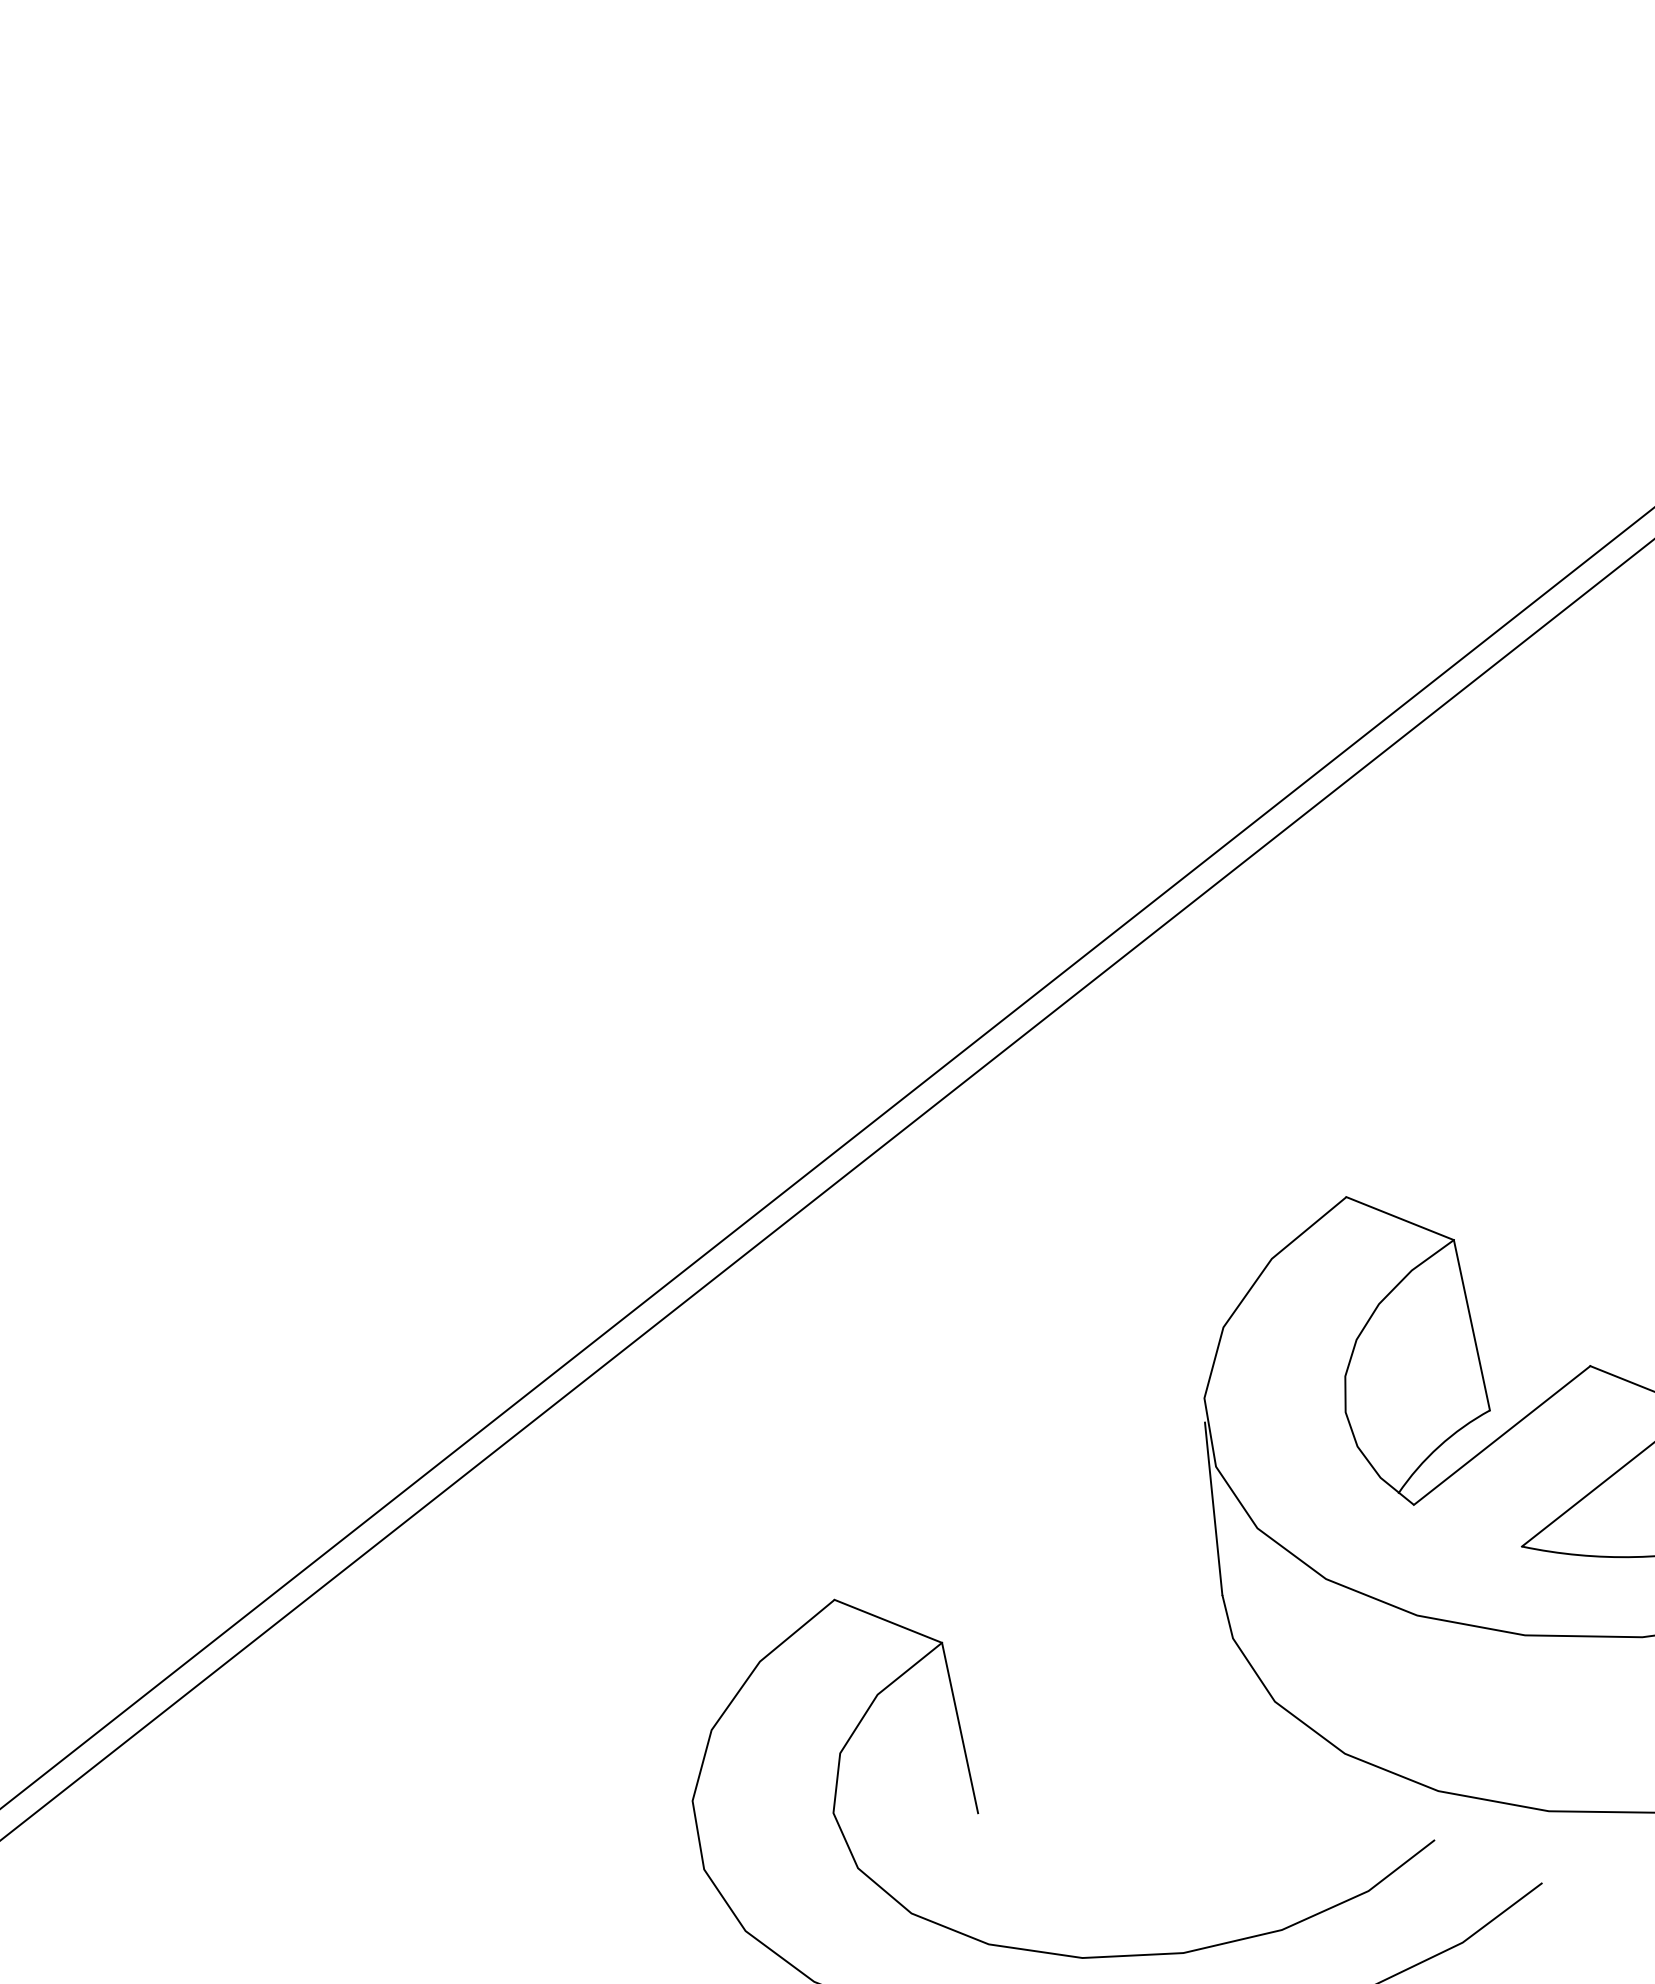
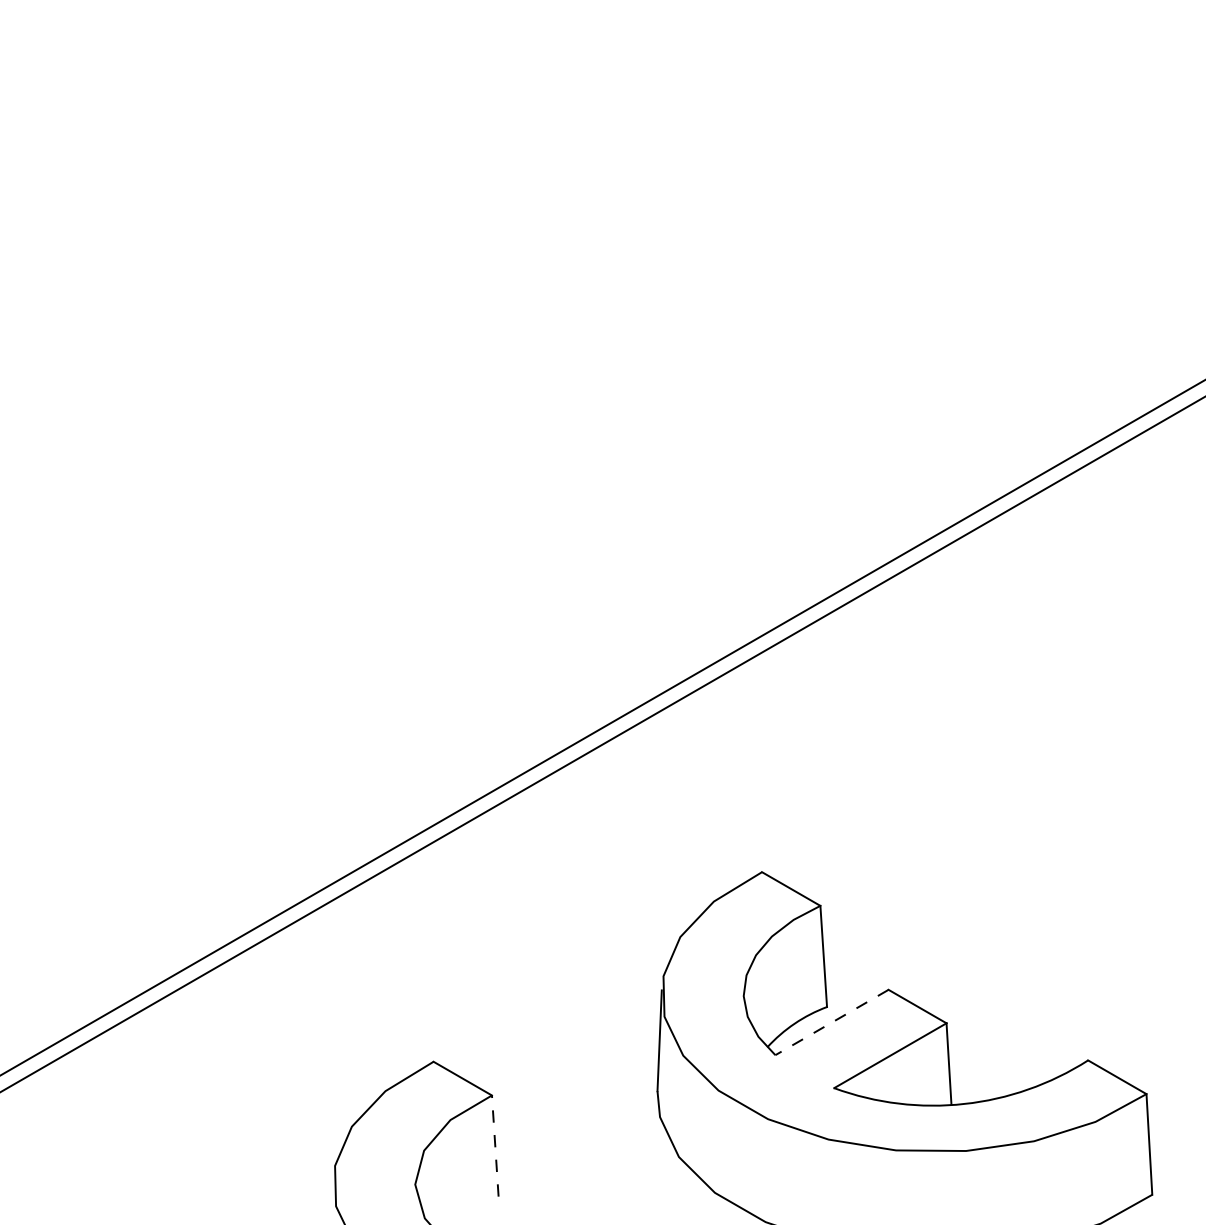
line: (1501, 1435) -> (831, 1022), solid -> dashed
line: (960, 1728) -> (495, 1146), solid -> dashed

